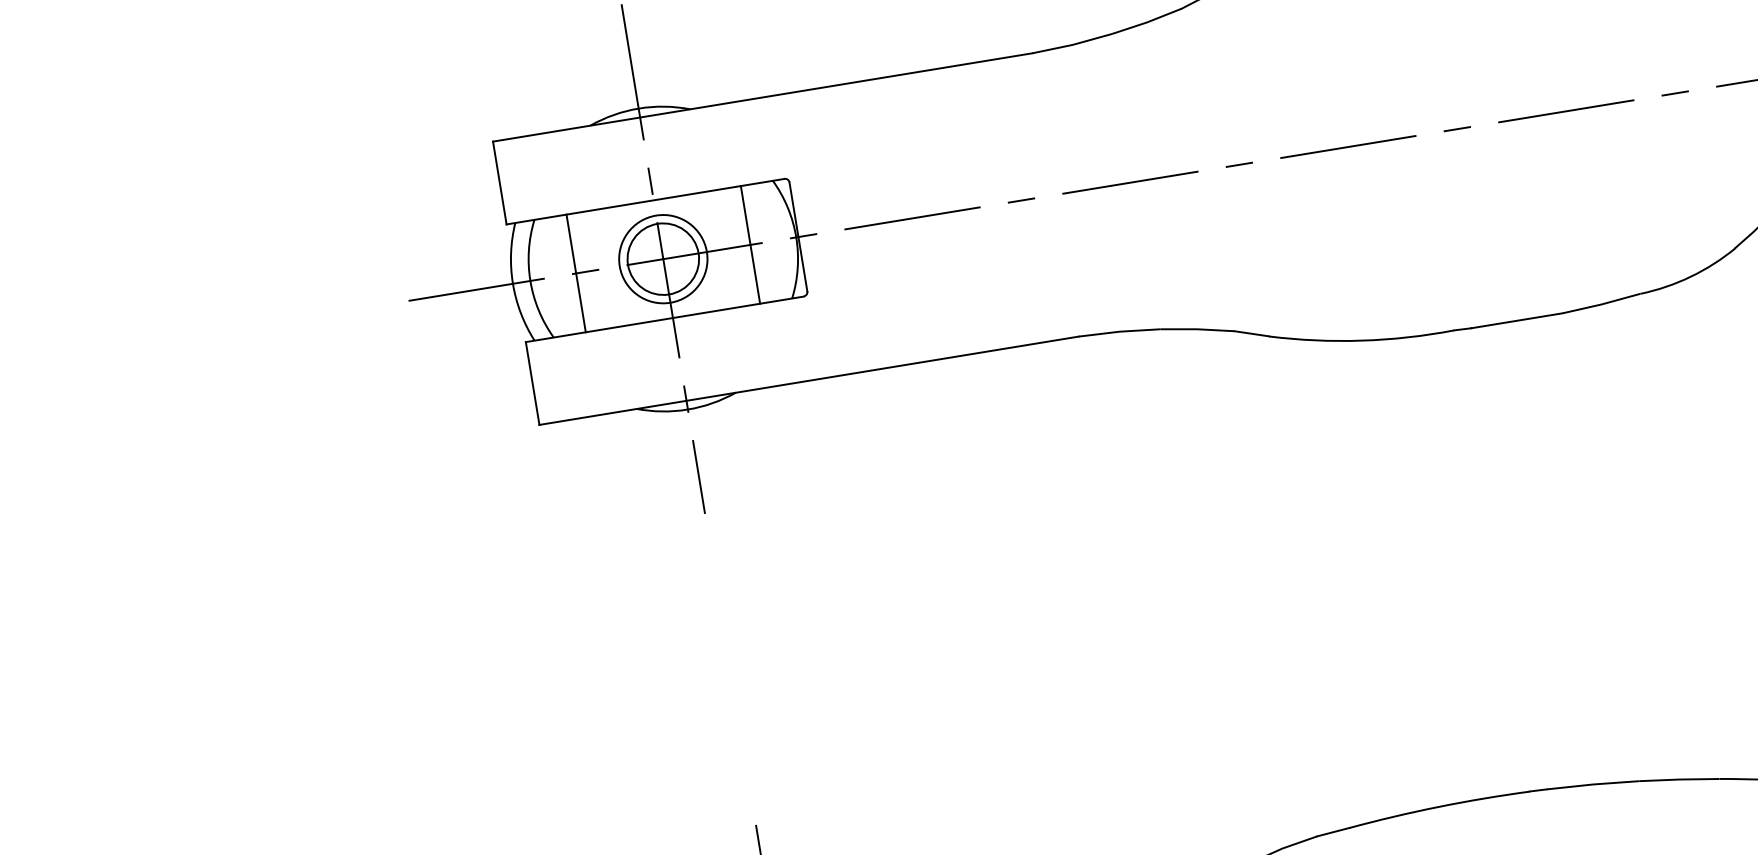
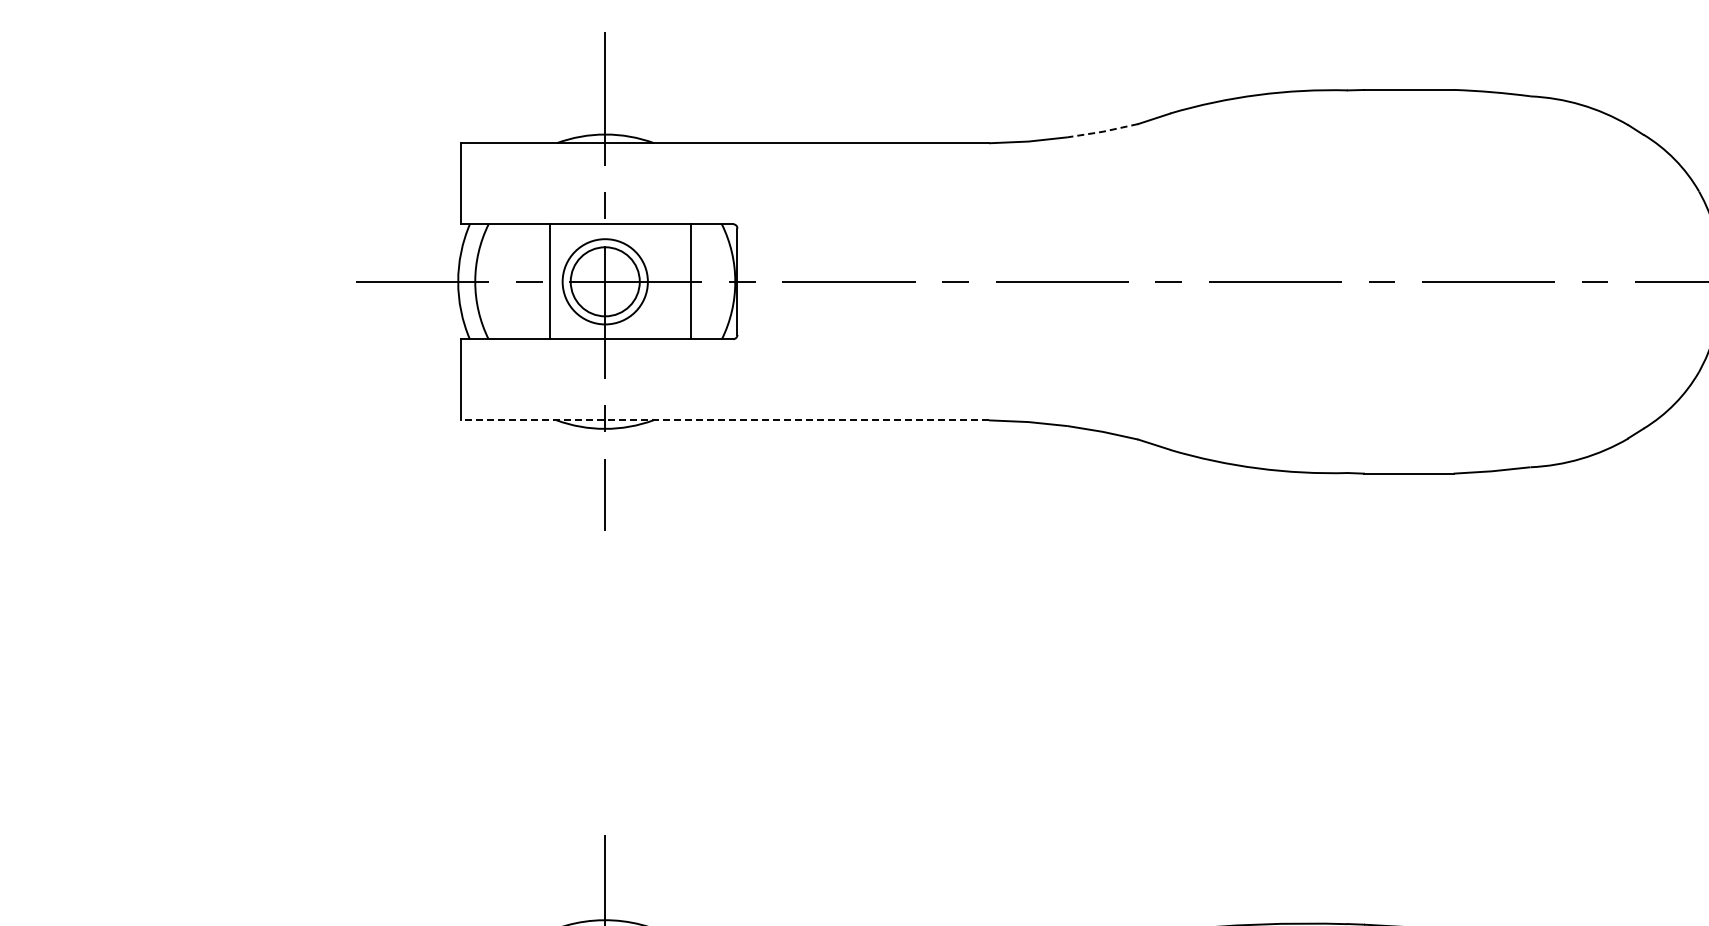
line: (1146, 22) -> (1102, 131), solid -> dashed
line: (576, 273) -> (550, 281), moved
line: (809, 380) -> (725, 420), solid -> dashed

